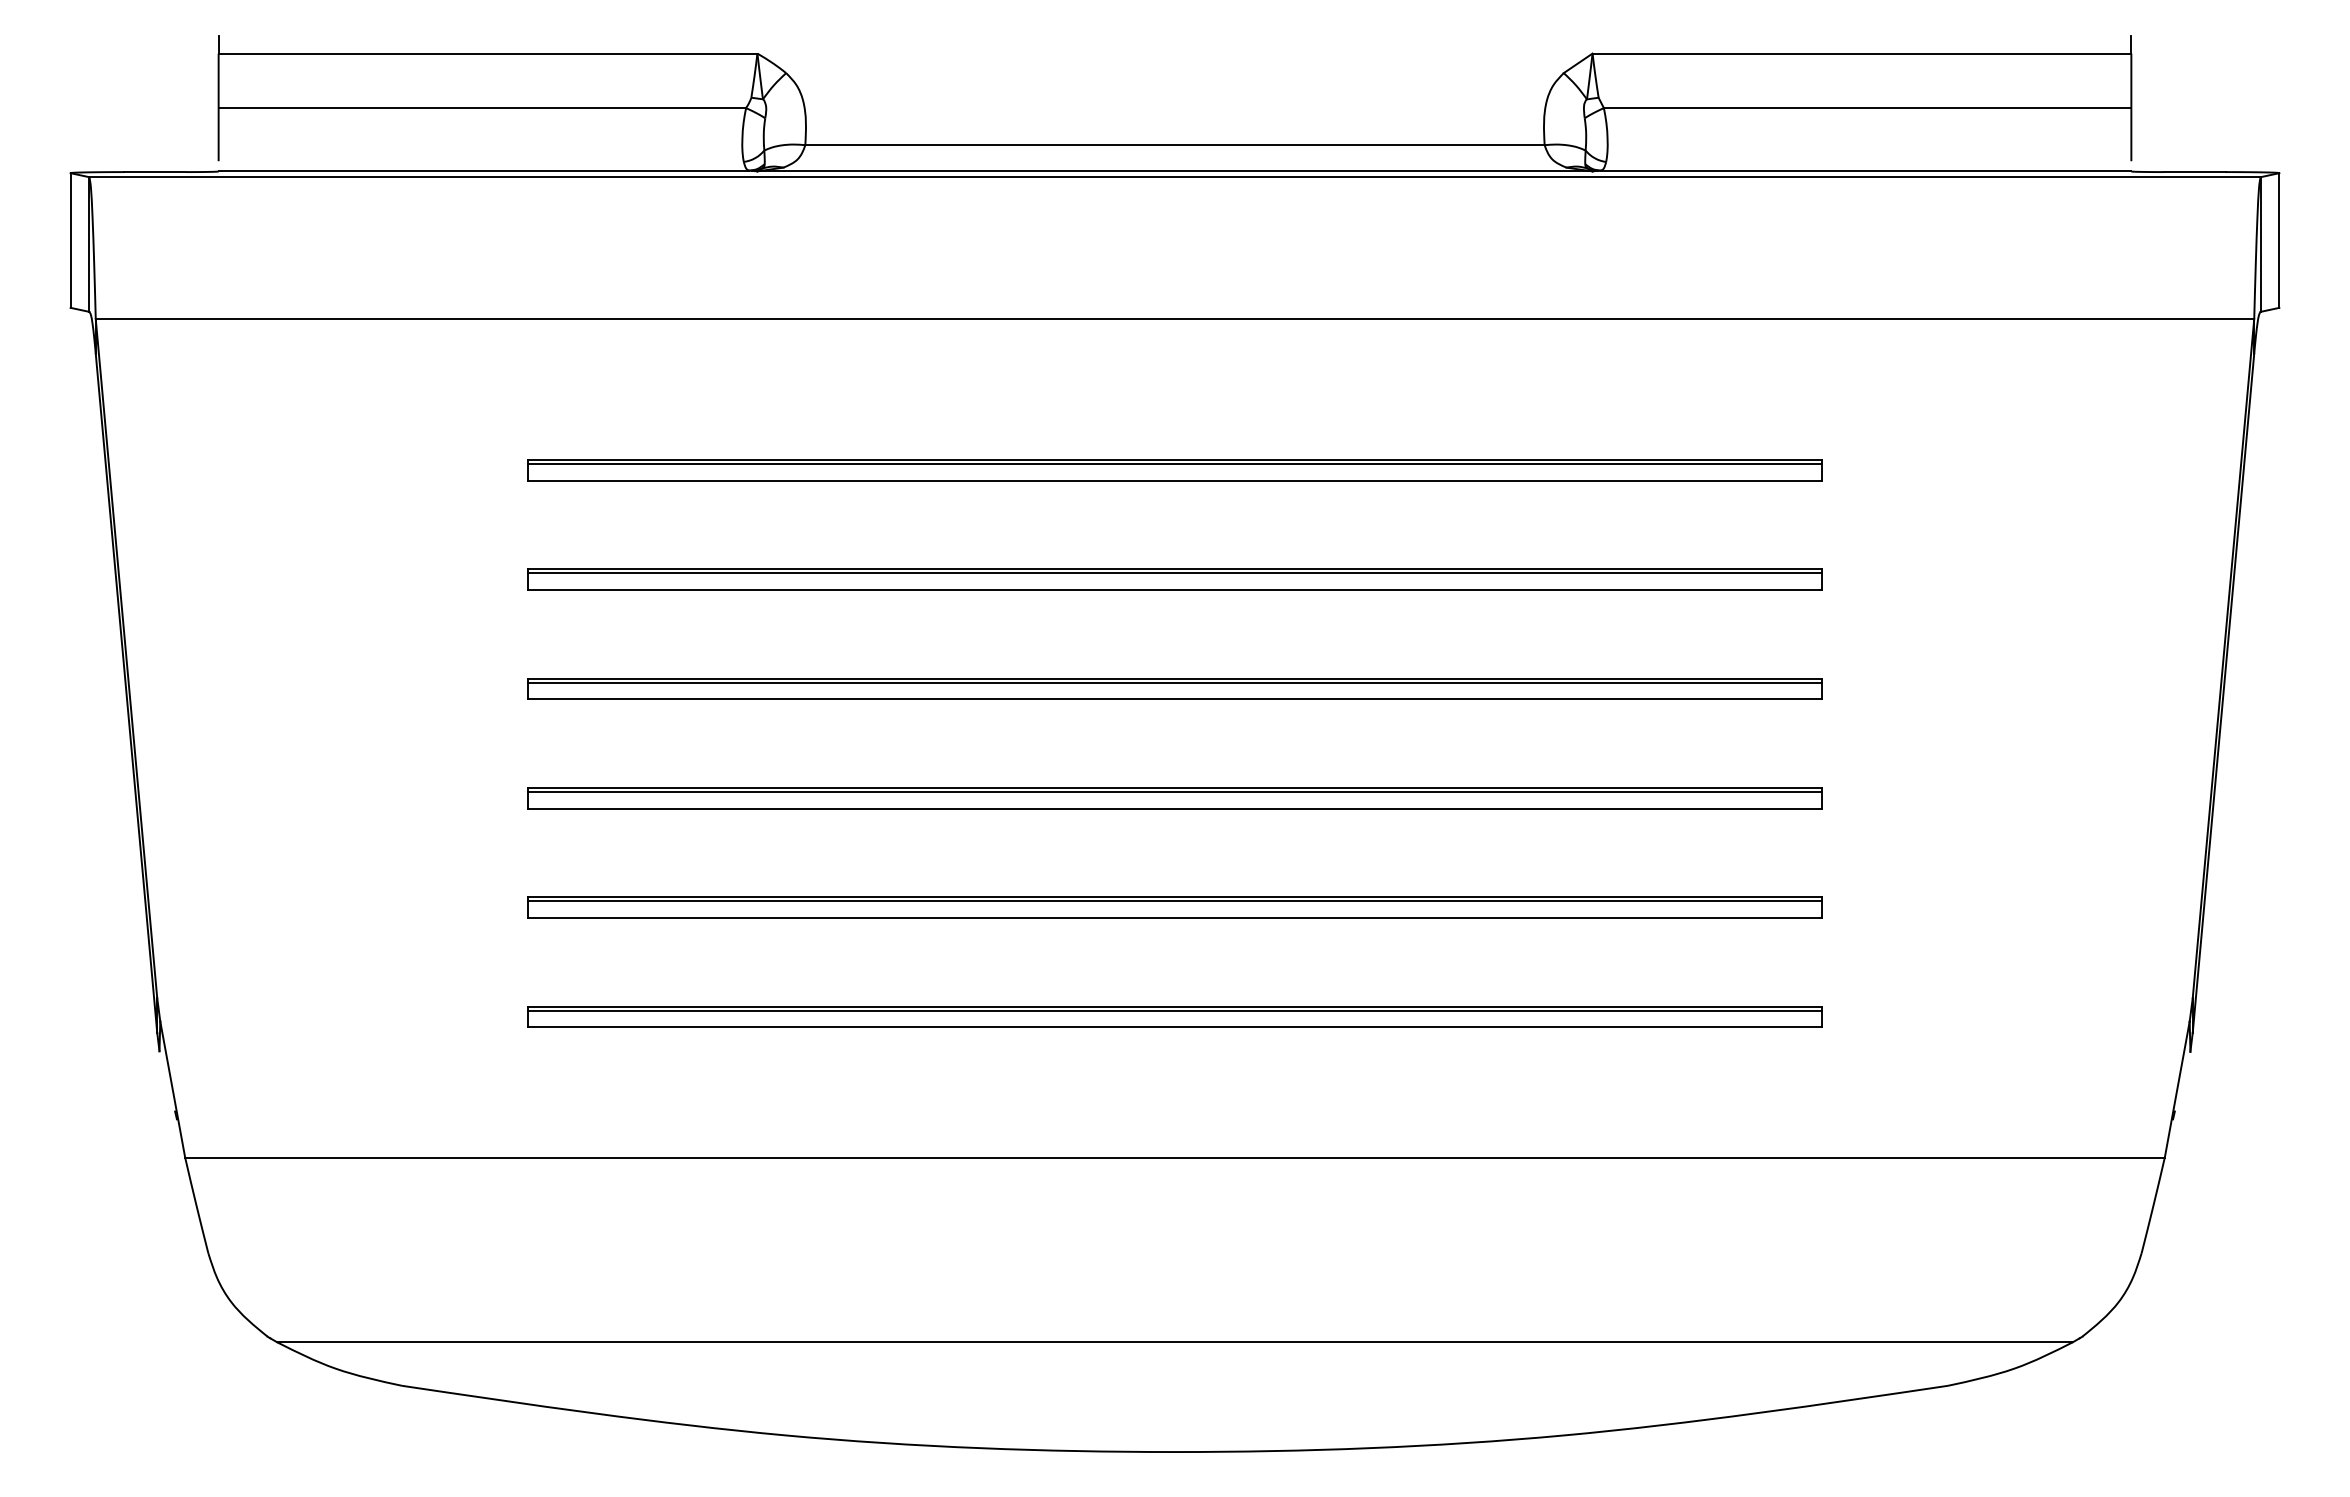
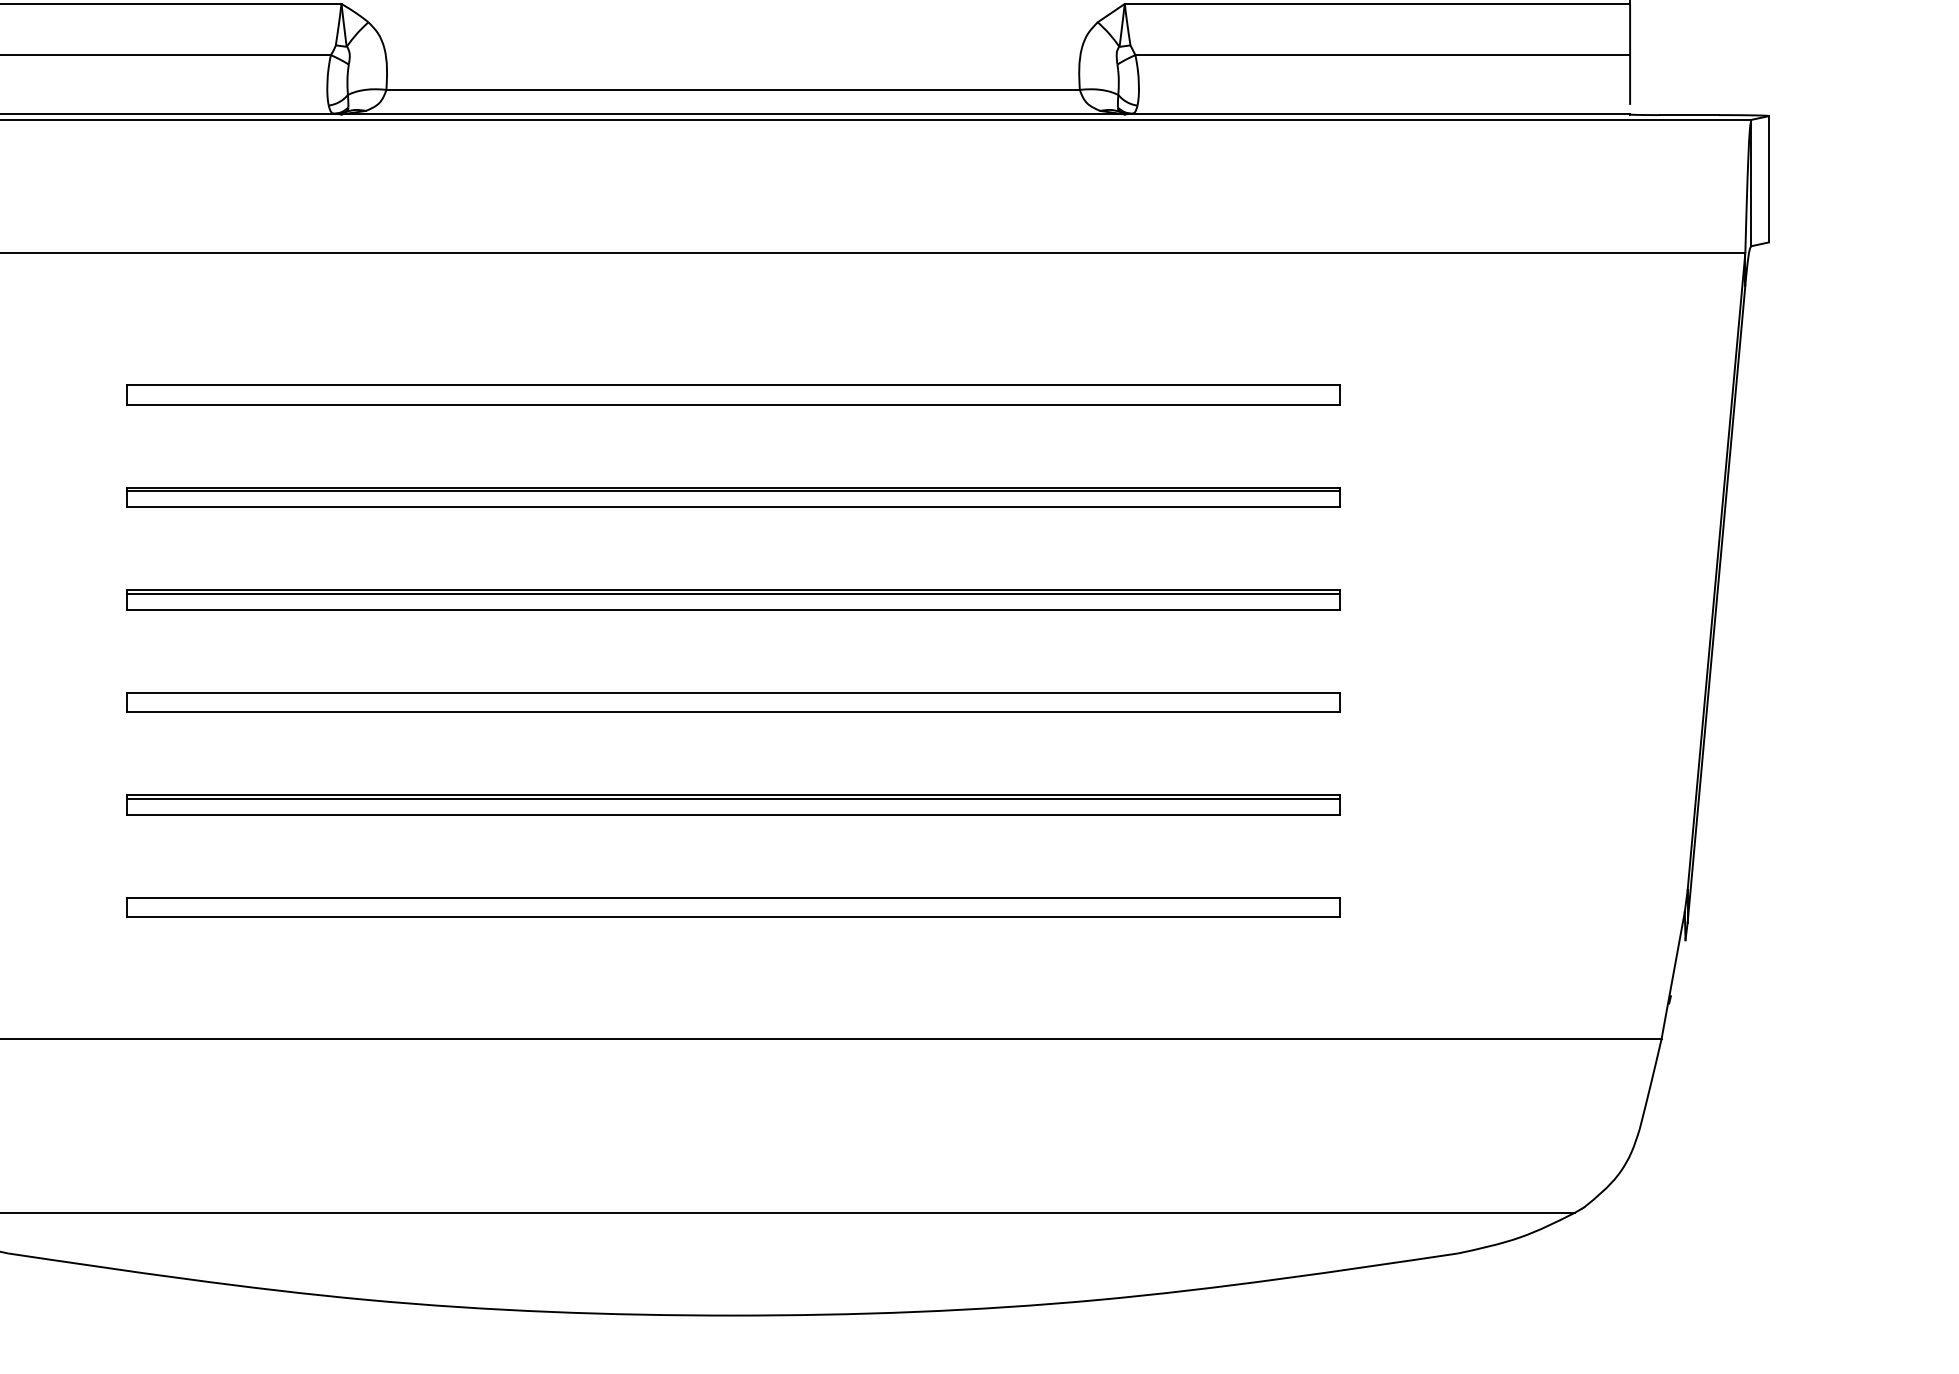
line: (1174, 464) -> (732, 389), removed
line: (1174, 792) -> (732, 696), removed
line: (1174, 1010) -> (732, 901), removed

